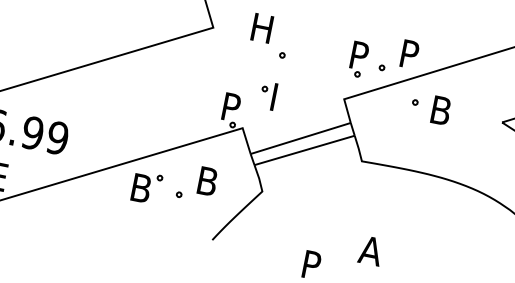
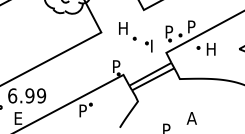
part: (267, 94) -> (148, 45), moved
text: (442, 111) -> (211, 49), B -> H
part: (196, 182) -> (107, 103), removed
text: (143, 187) -> (84, 110), B -> P

